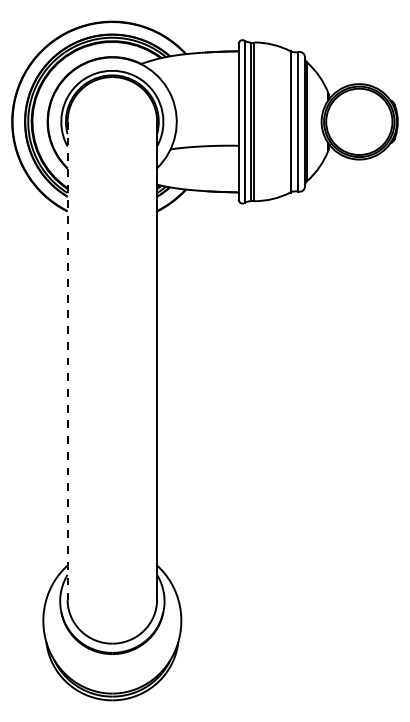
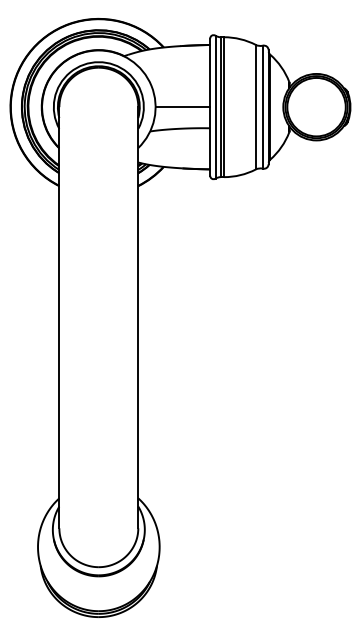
line: (207, 121) -> (182, 106), added
line: (67, 360) -> (59, 317), dashed -> solid

